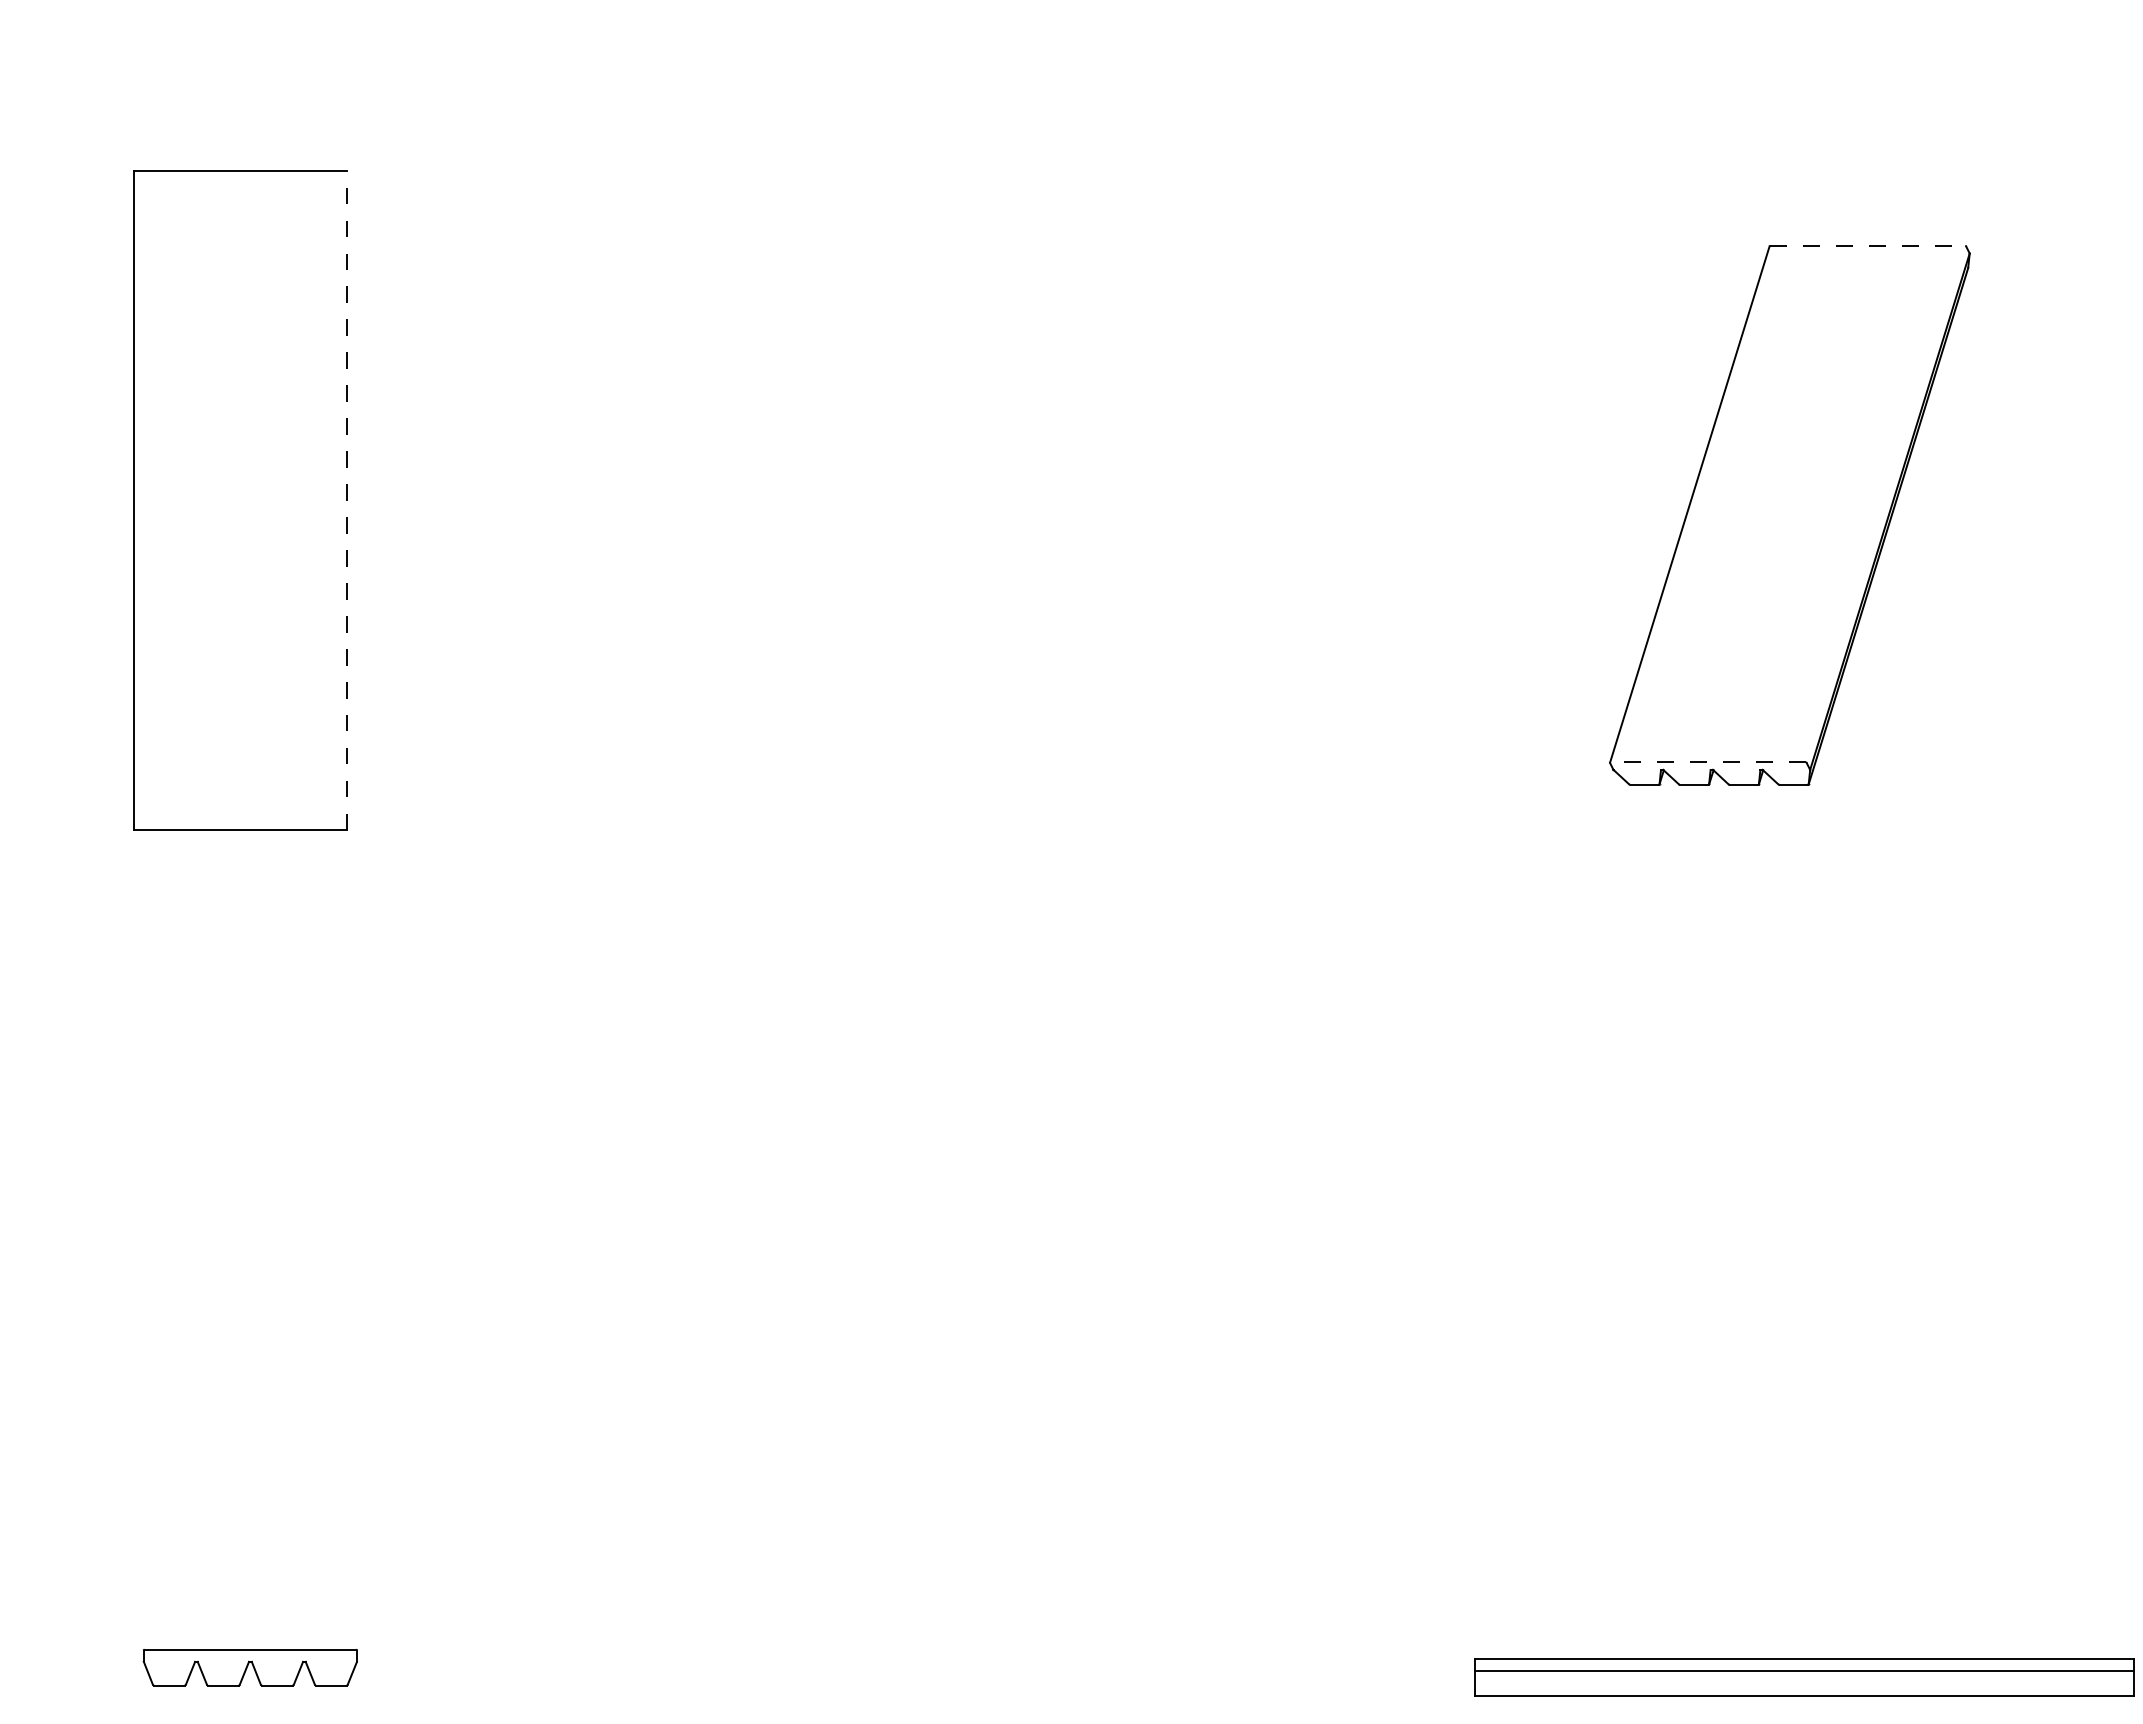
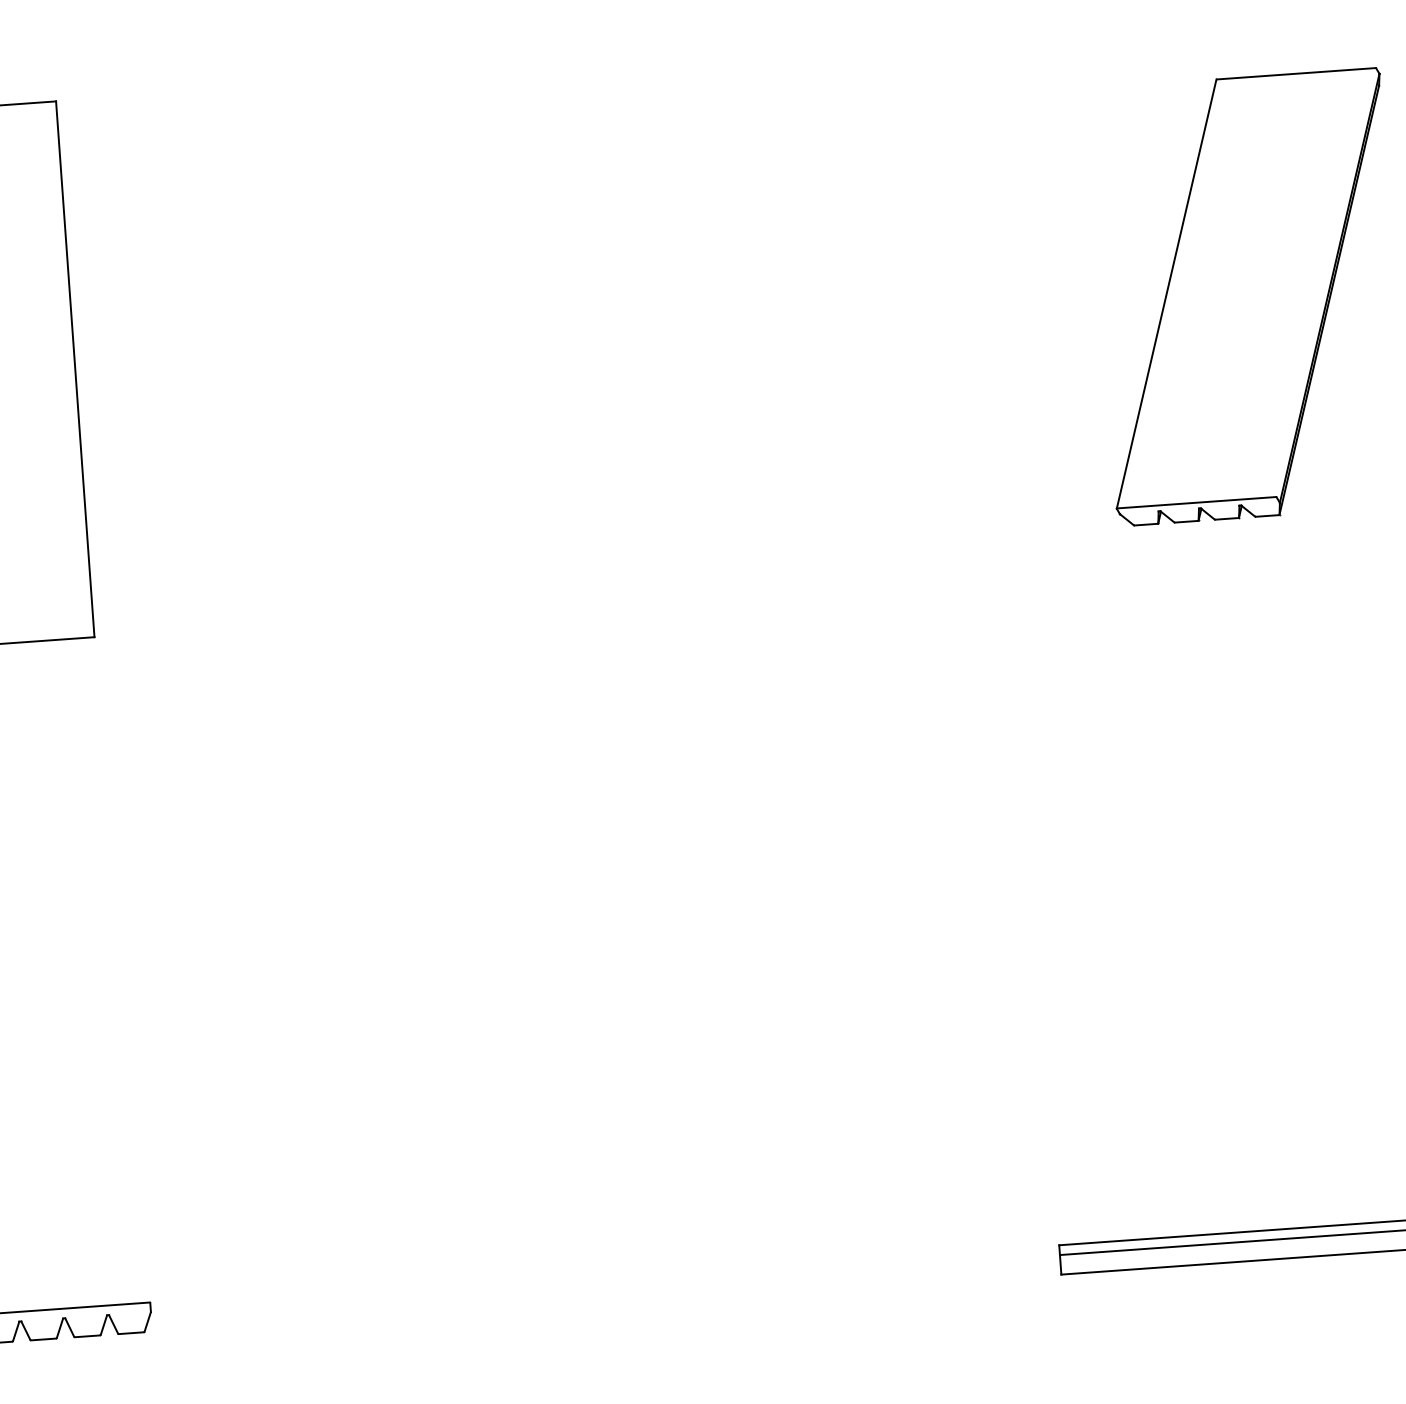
line: (1868, 246) -> (1296, 74), dashed -> solid
line: (347, 500) -> (75, 369), dashed -> solid
line: (1708, 762) -> (1196, 502), dashed -> solid

